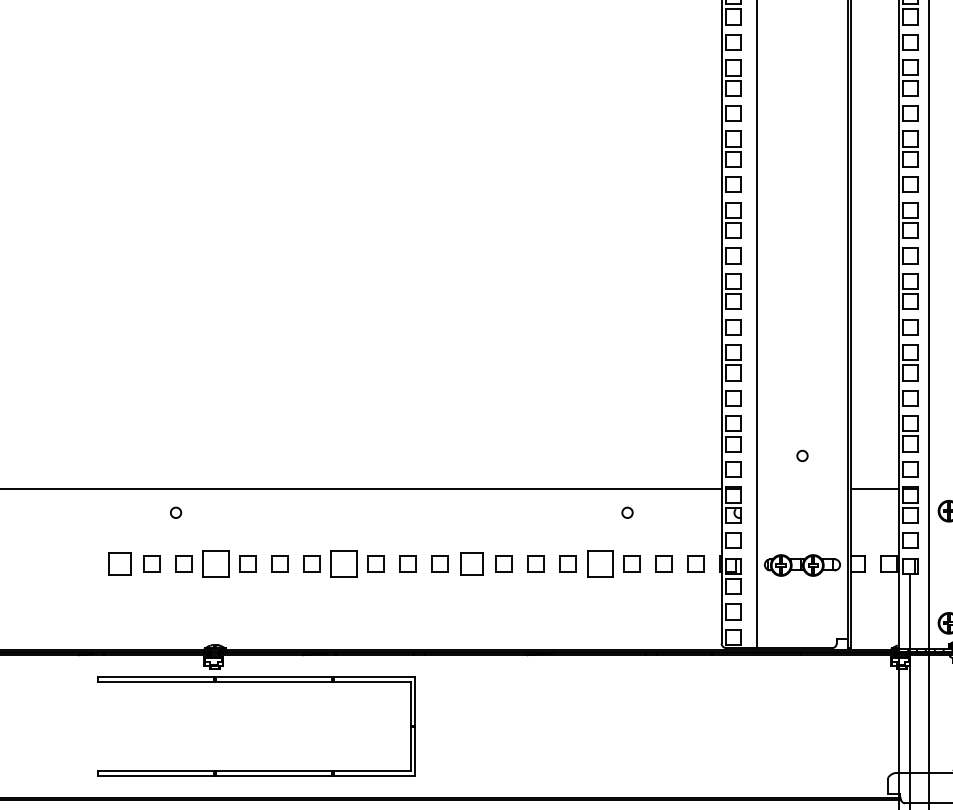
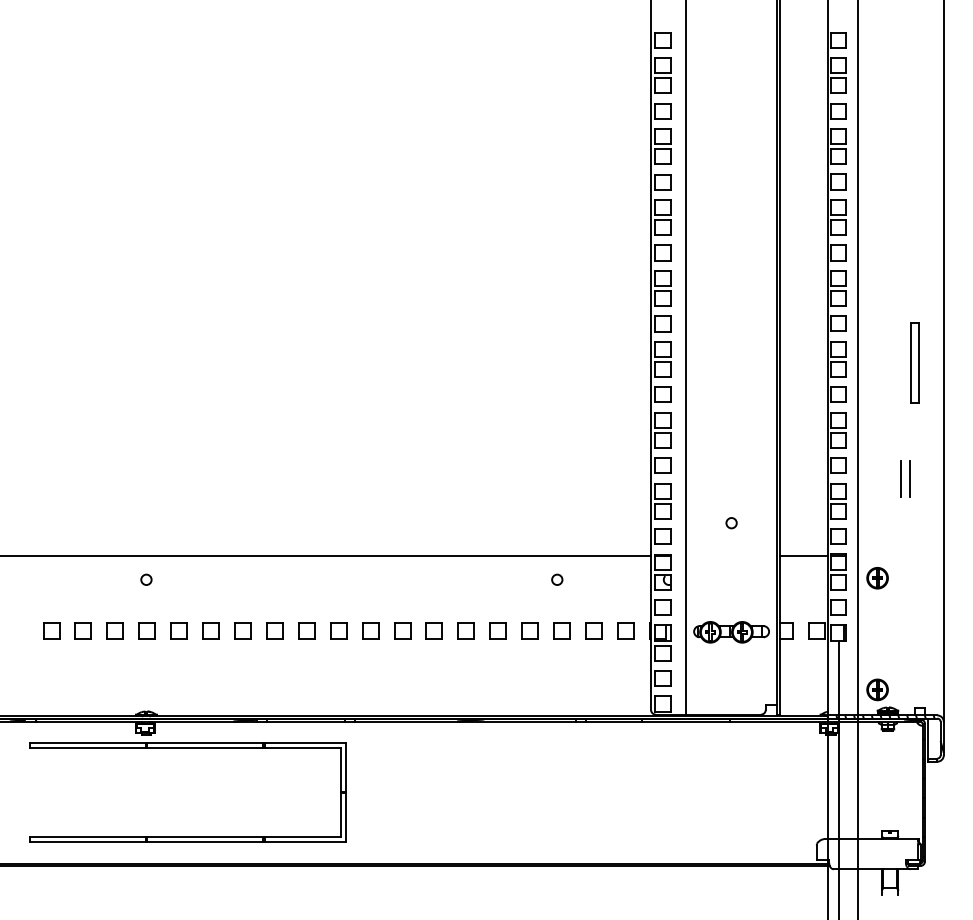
circle: (176, 512) -> (146, 579), moved
part: (119, 563) -> (51, 630), size x0.71
part: (215, 563) -> (146, 630), size x0.62
part: (343, 563) -> (274, 630), size x0.62
part: (472, 563) -> (402, 630), size x0.71
part: (599, 563) -> (529, 630), size x0.62

